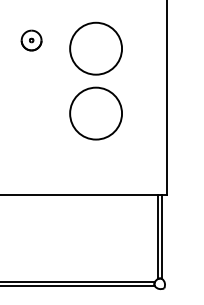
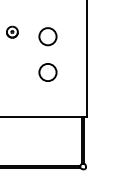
circle: (95, 48) -> (47, 36), size x0.6
circle: (95, 113) -> (47, 72), size x0.6

